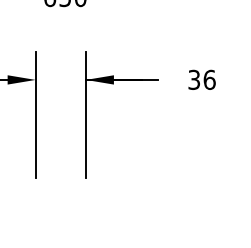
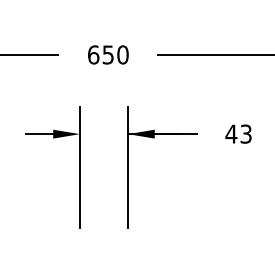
text: (201, 79) -> (238, 133), 36 -> 43

